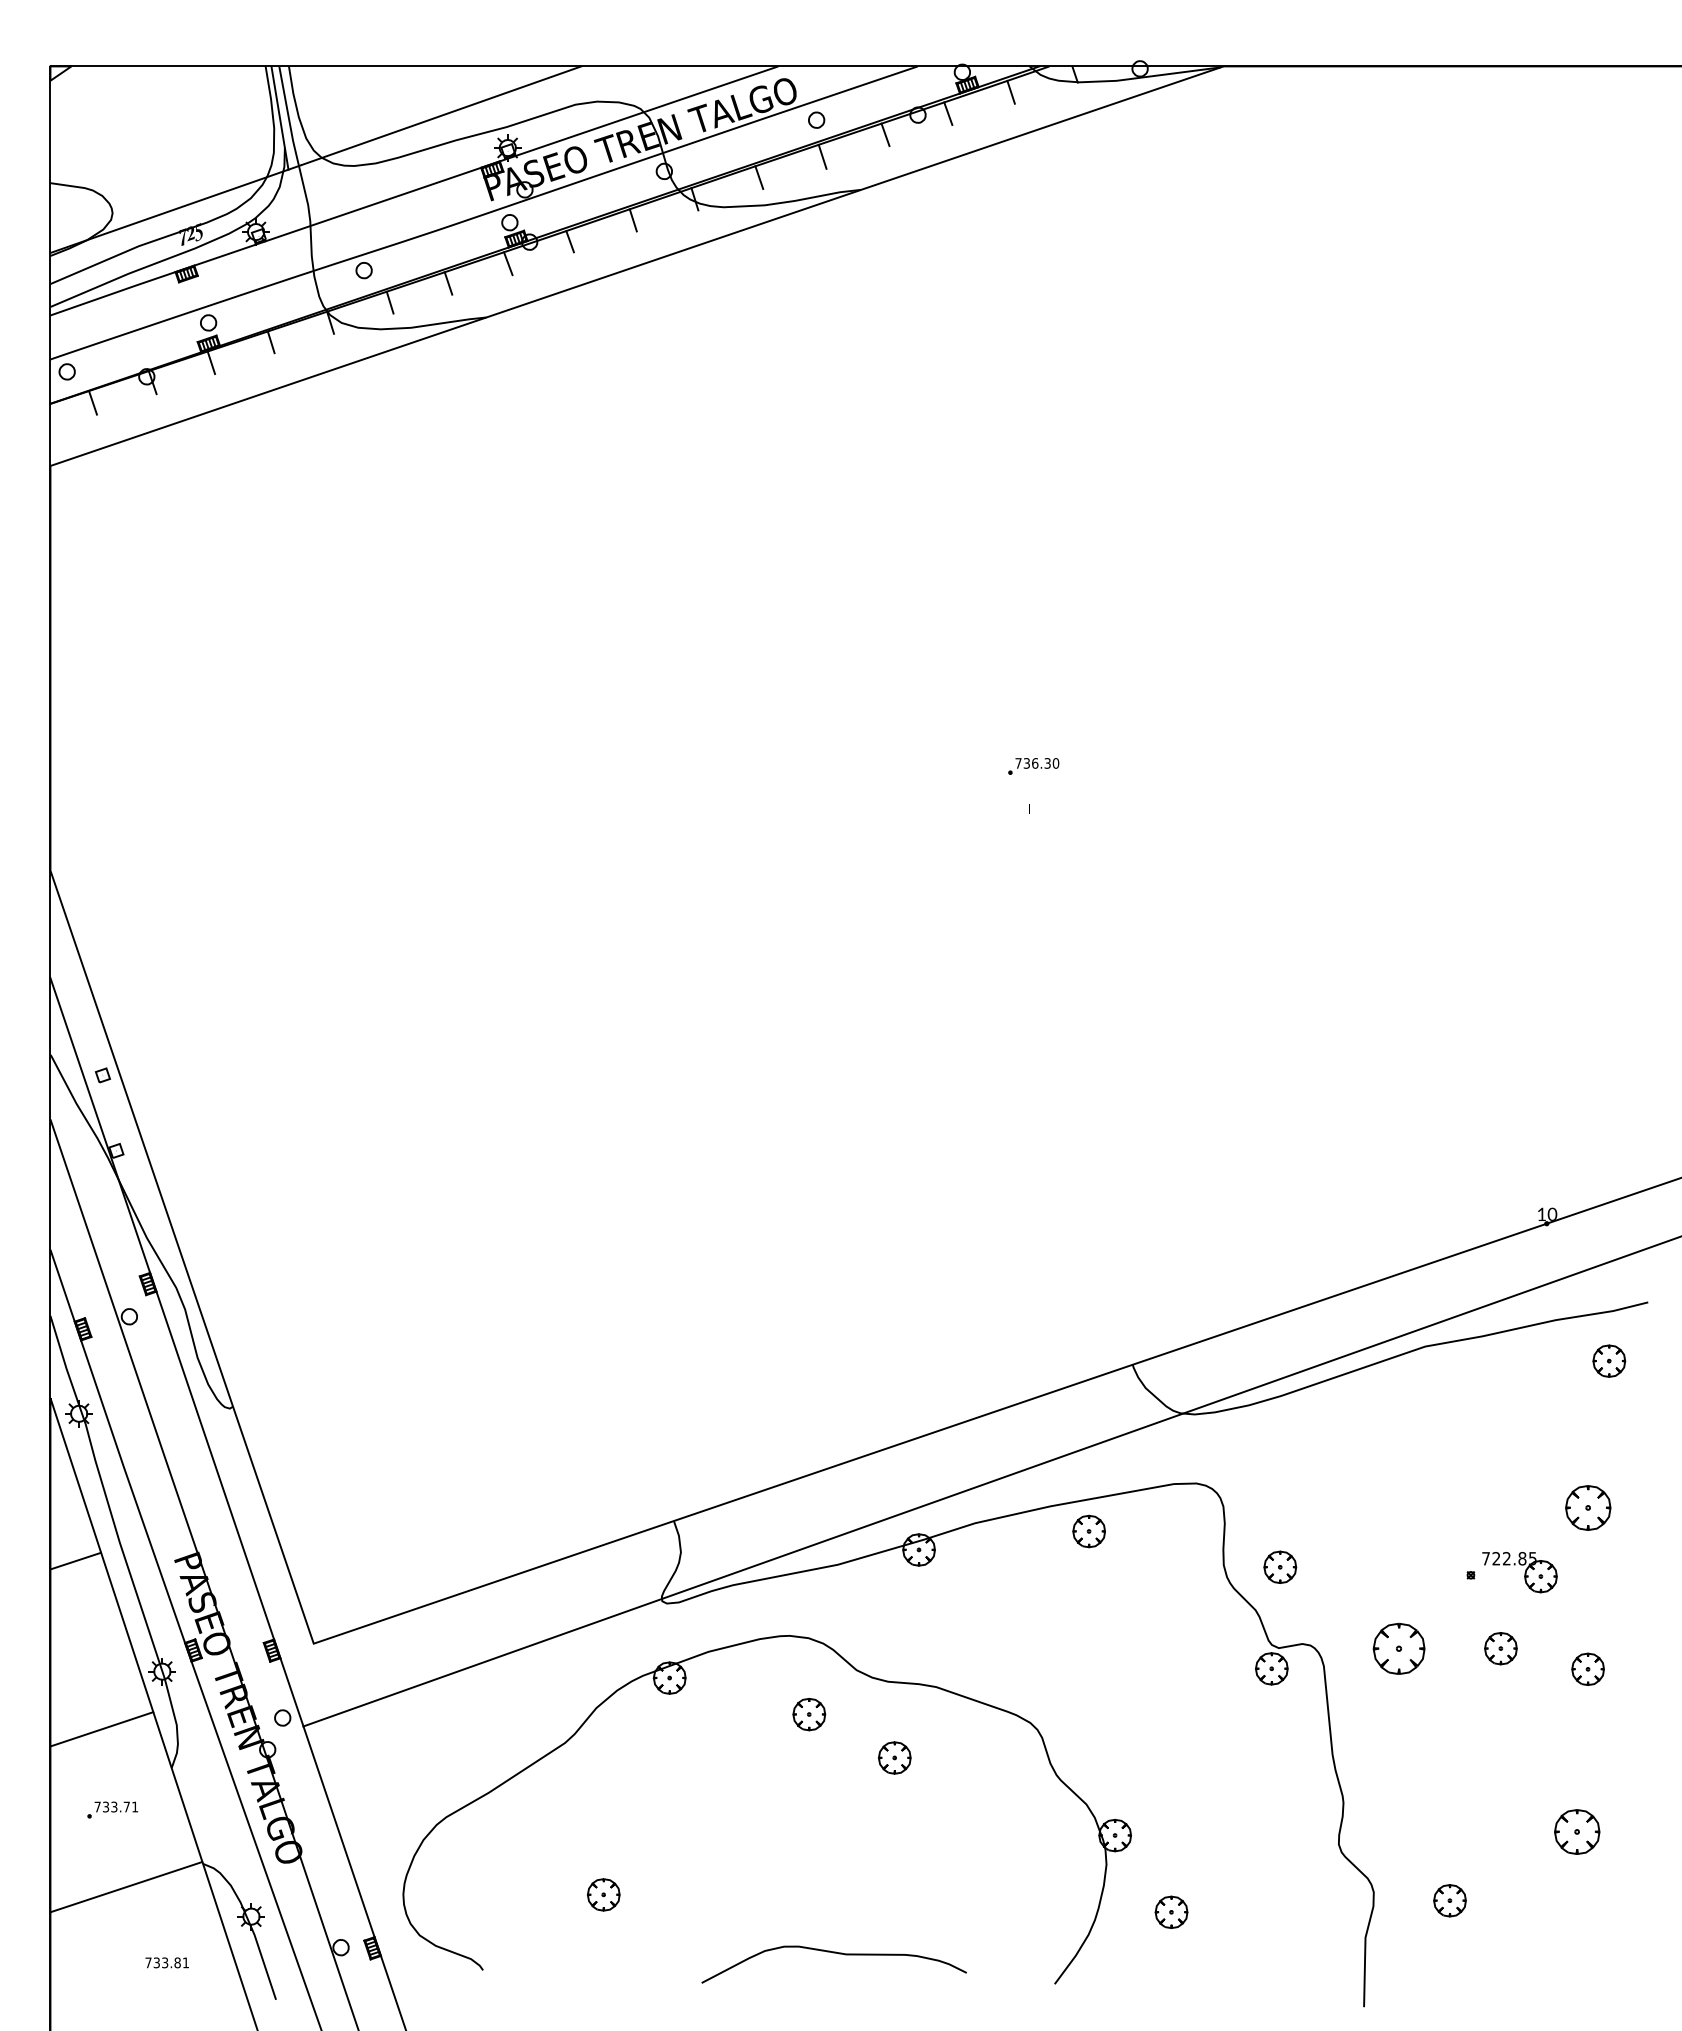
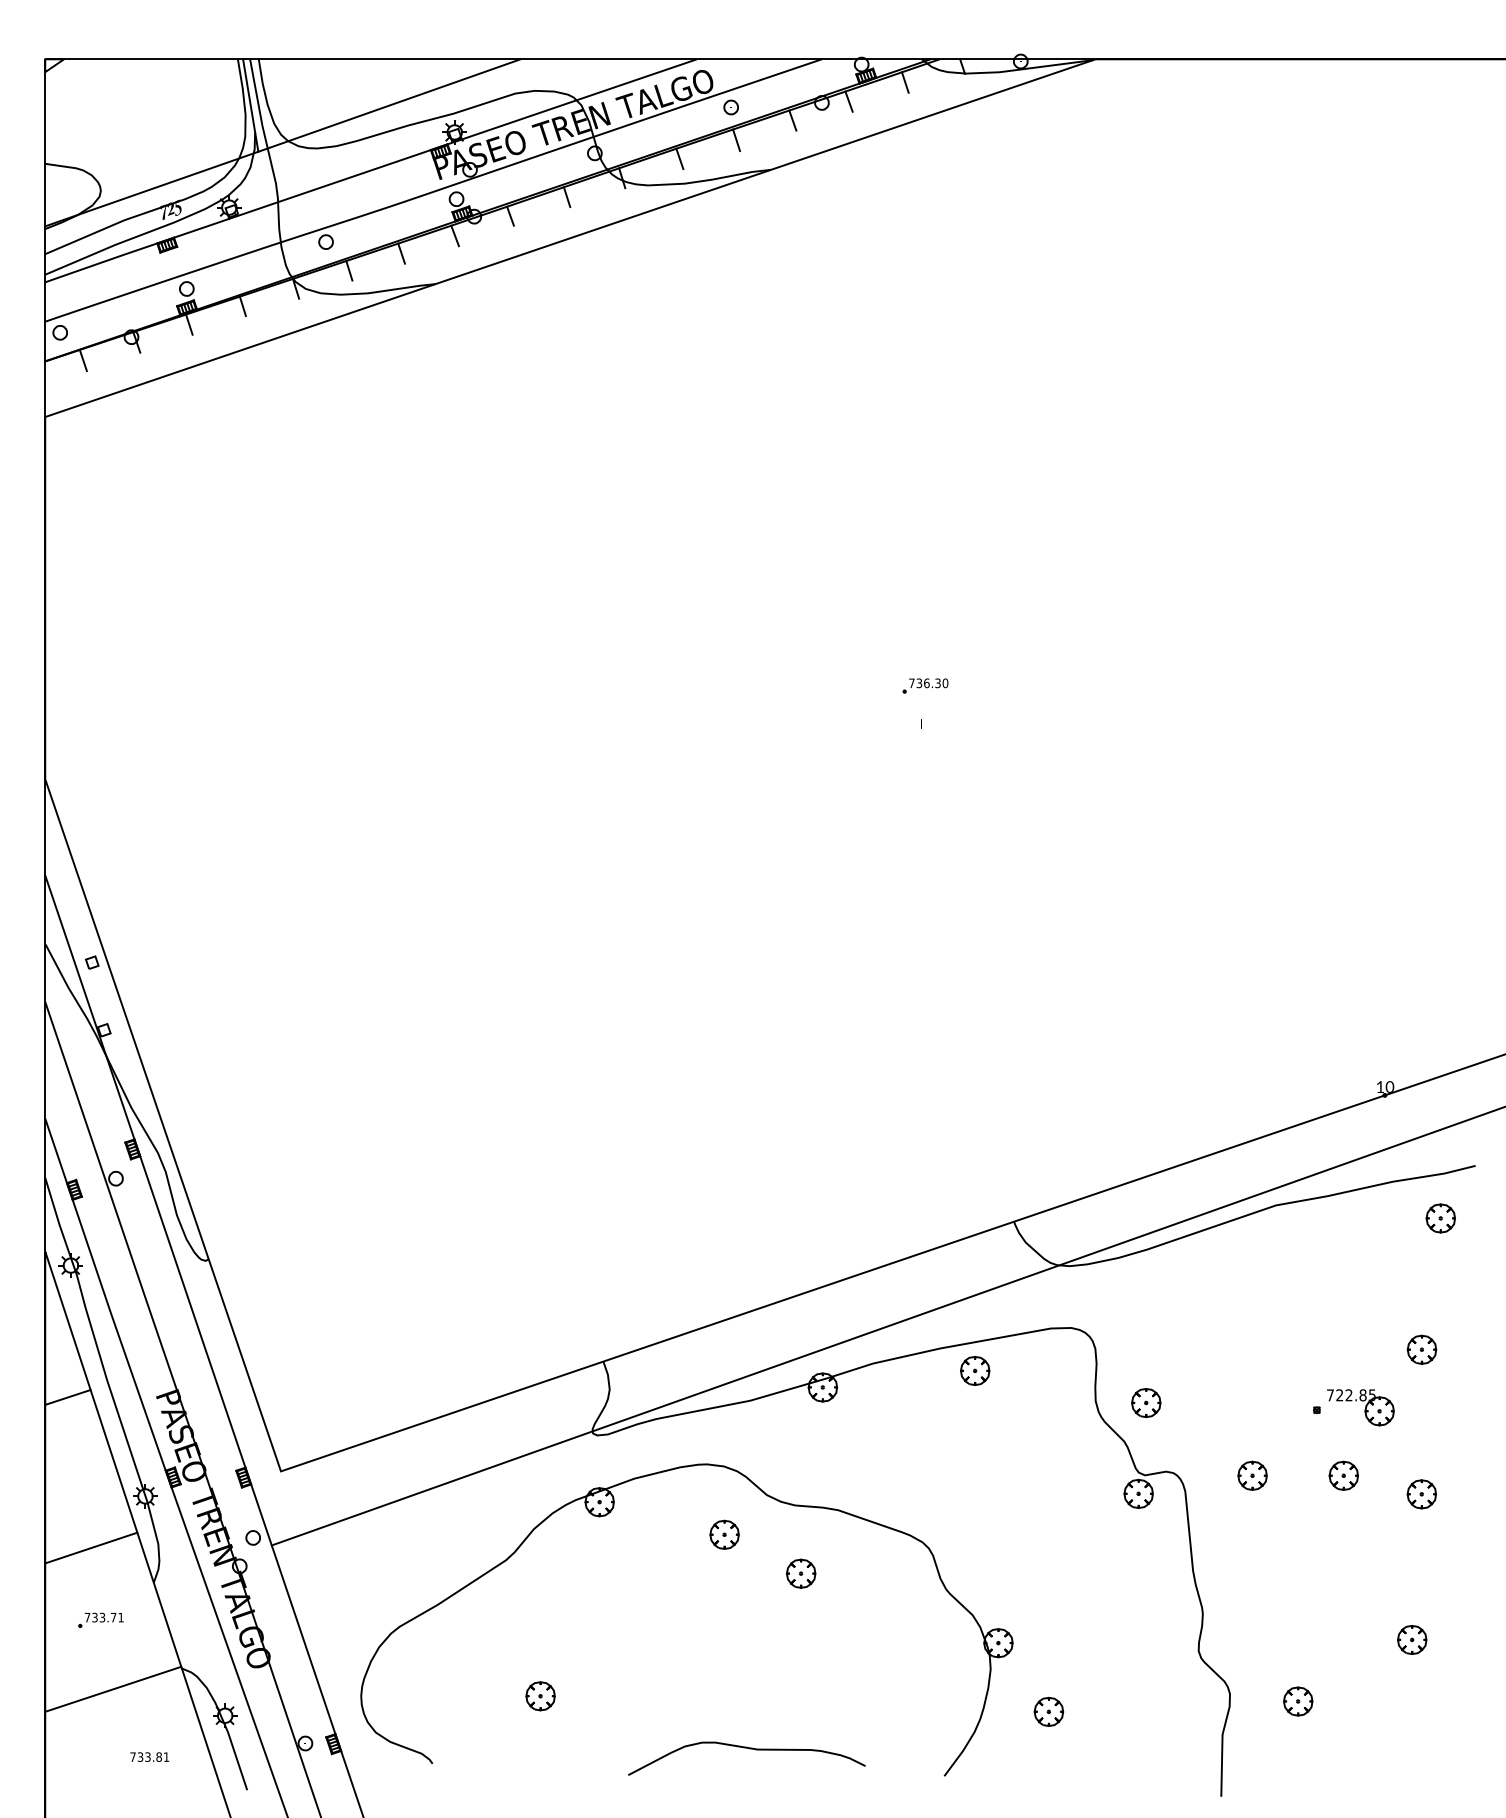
part: (1587, 1507) -> (1421, 1349), size x0.71
part: (1398, 1648) -> (1252, 1475), size x0.62
part: (1577, 1831) -> (1412, 1639), size x0.71

